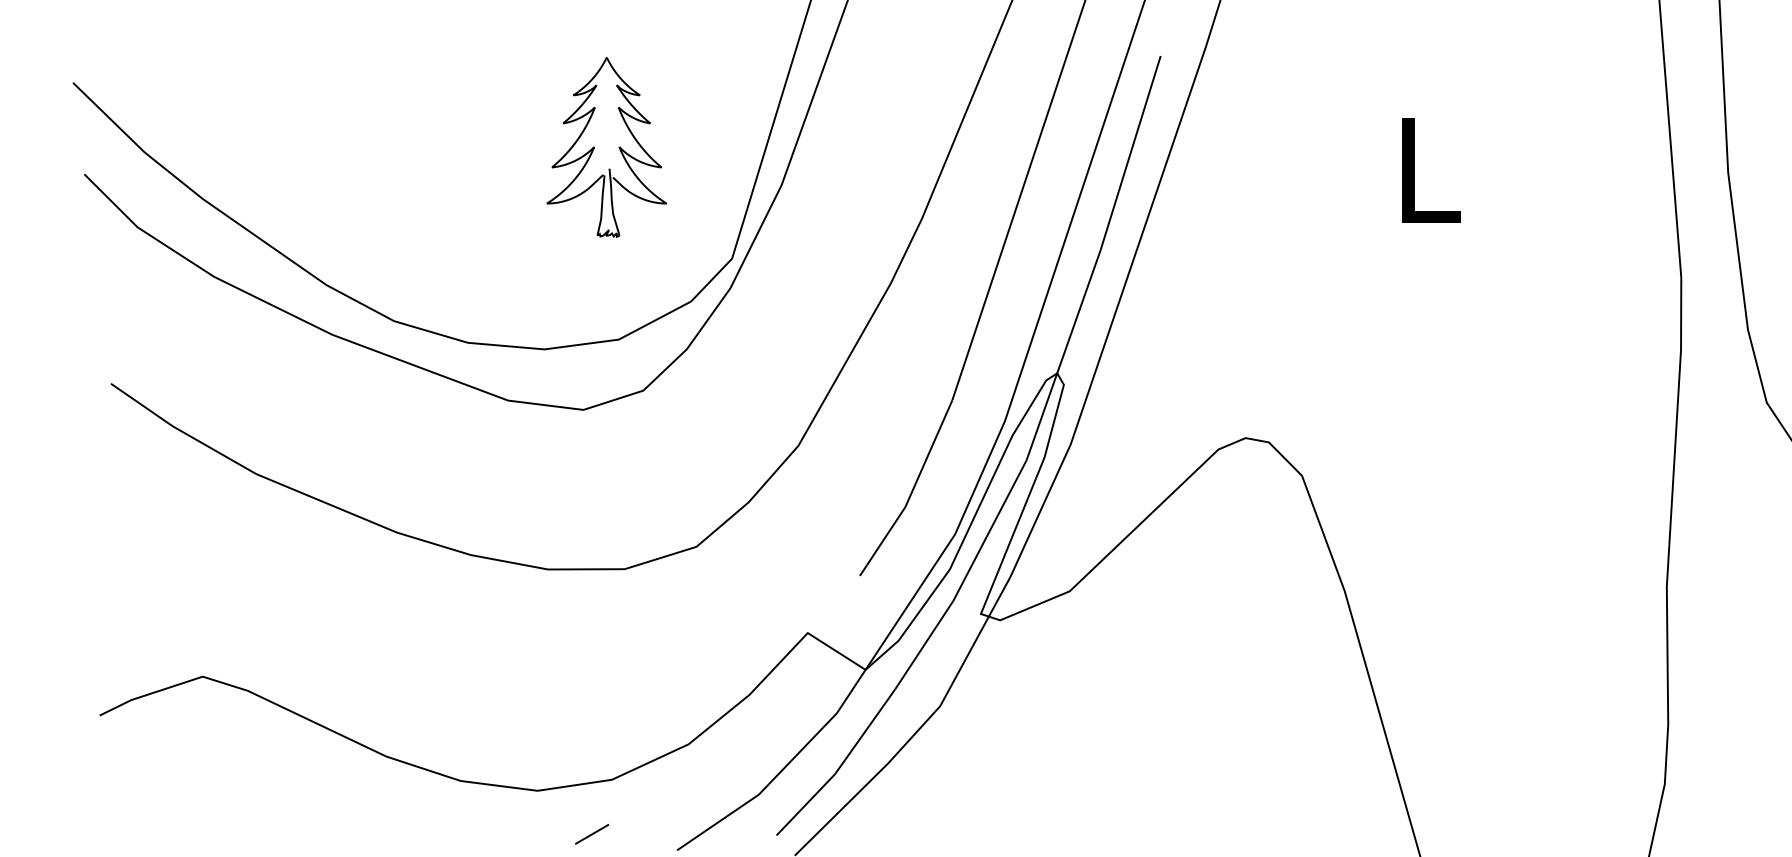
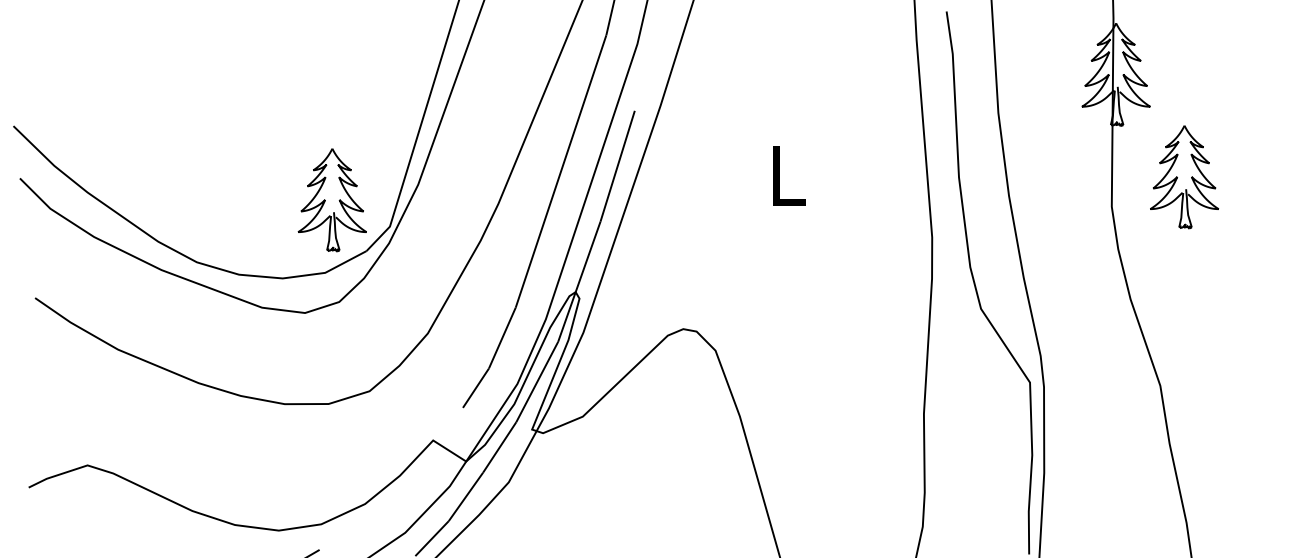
part: (605, 148) -> (331, 200), moved

